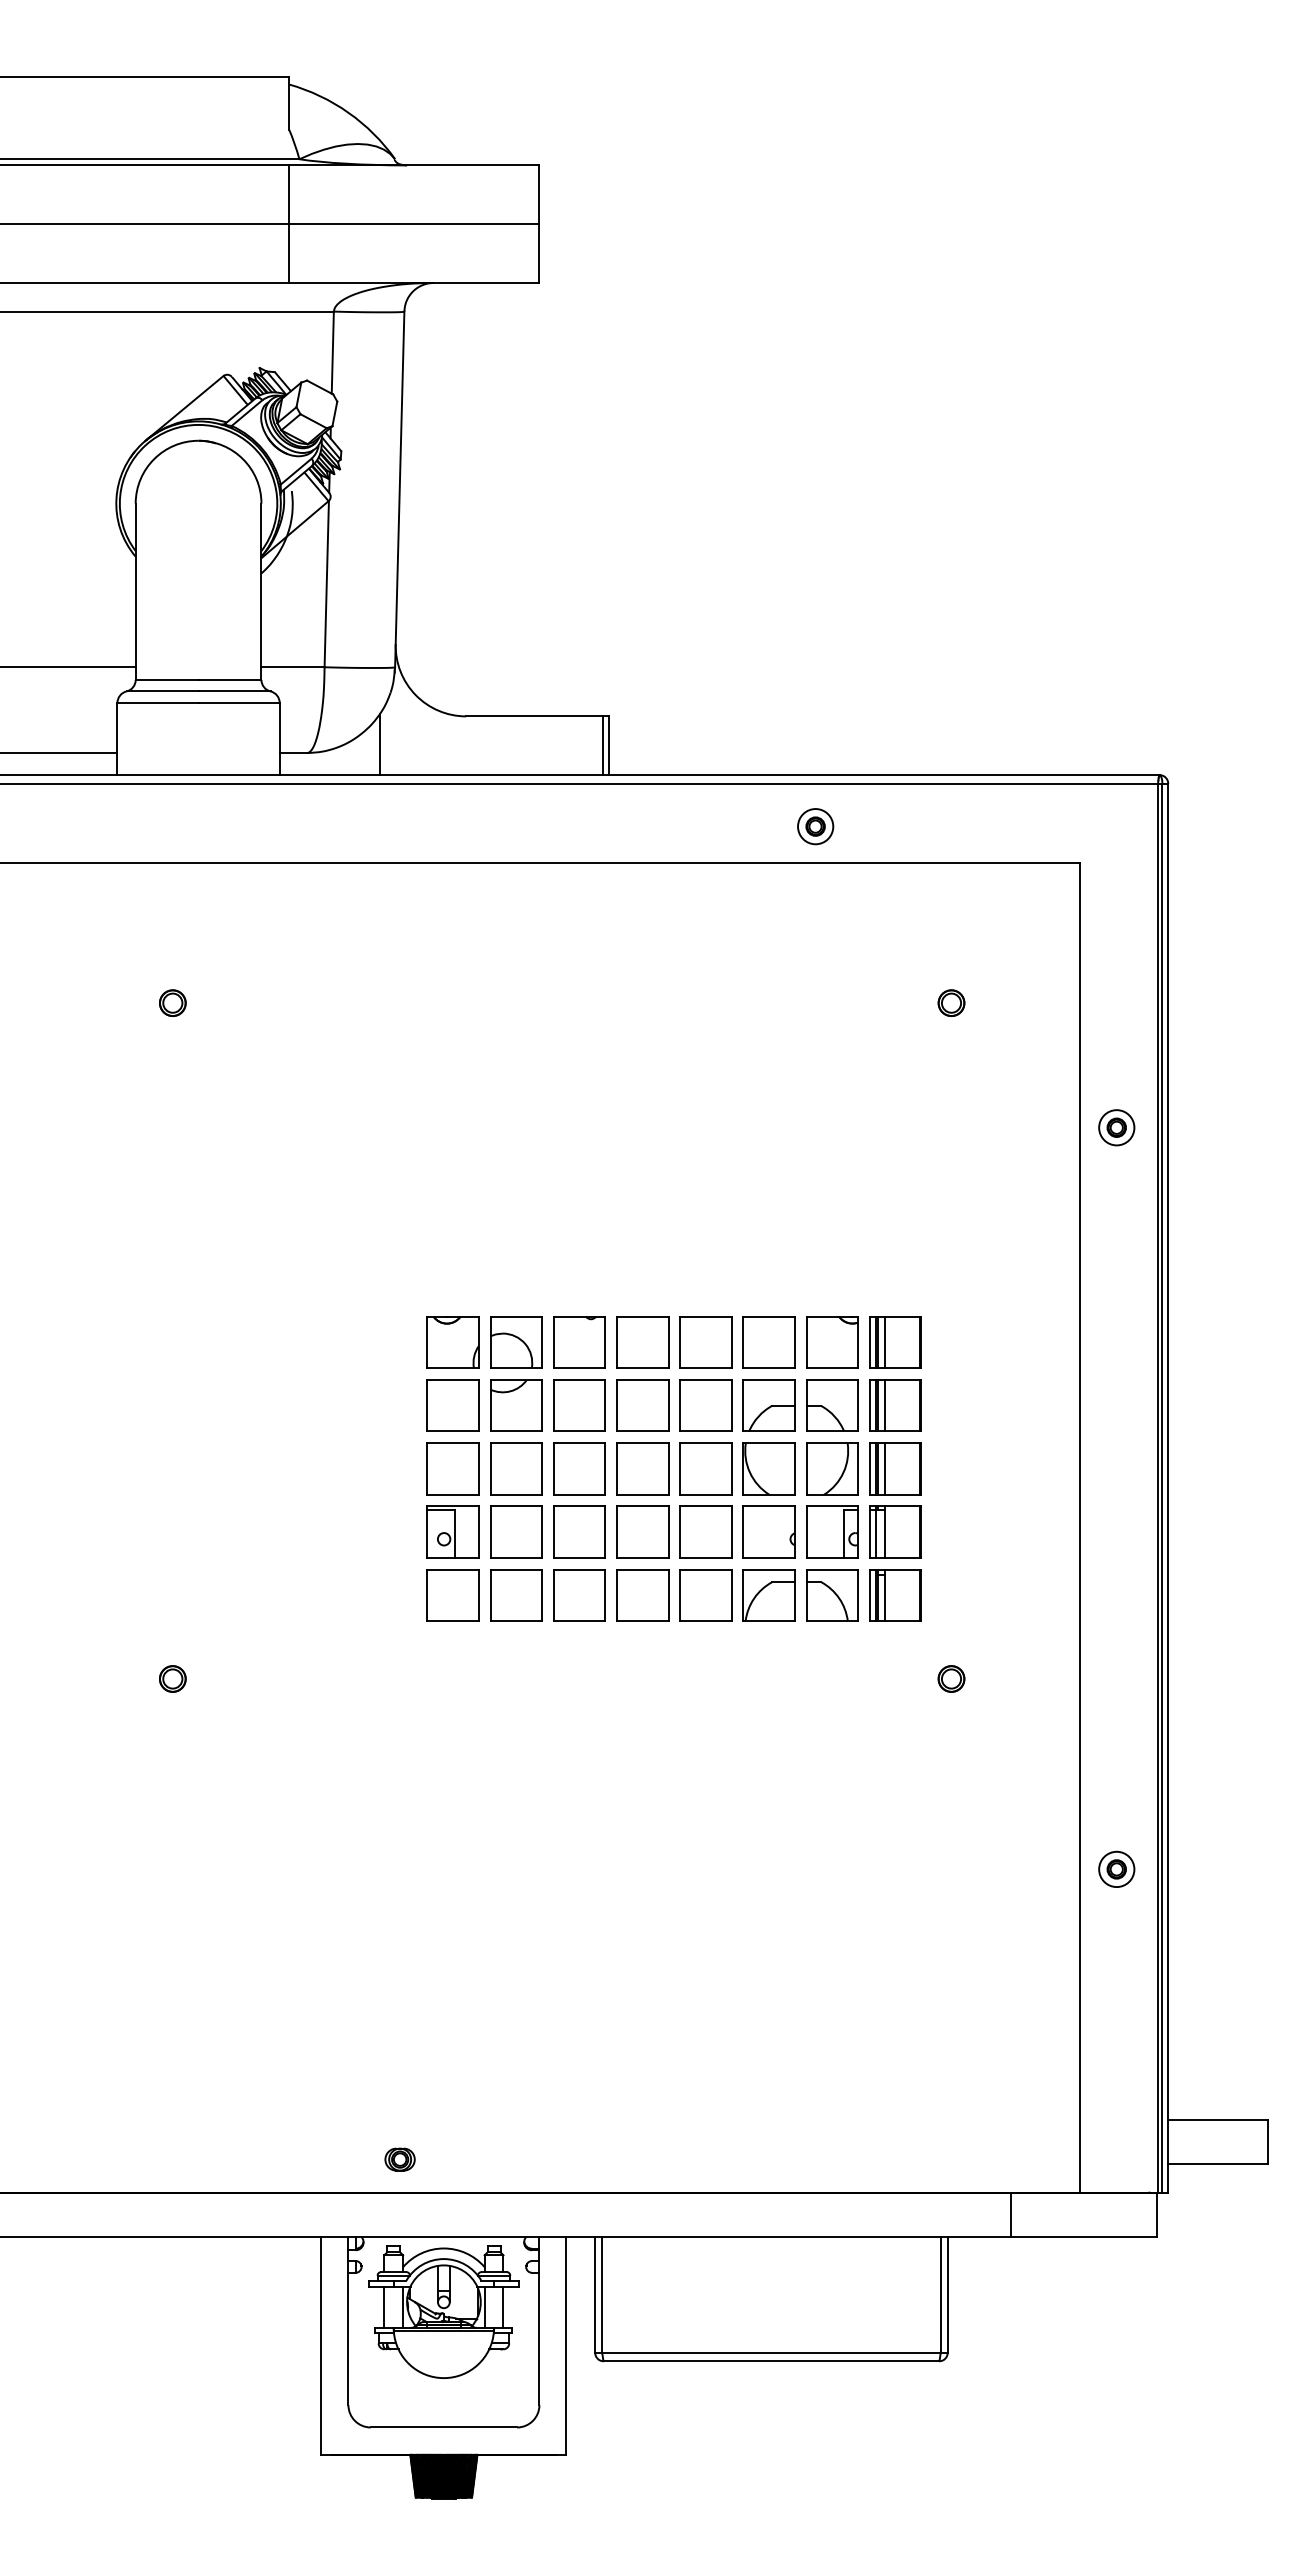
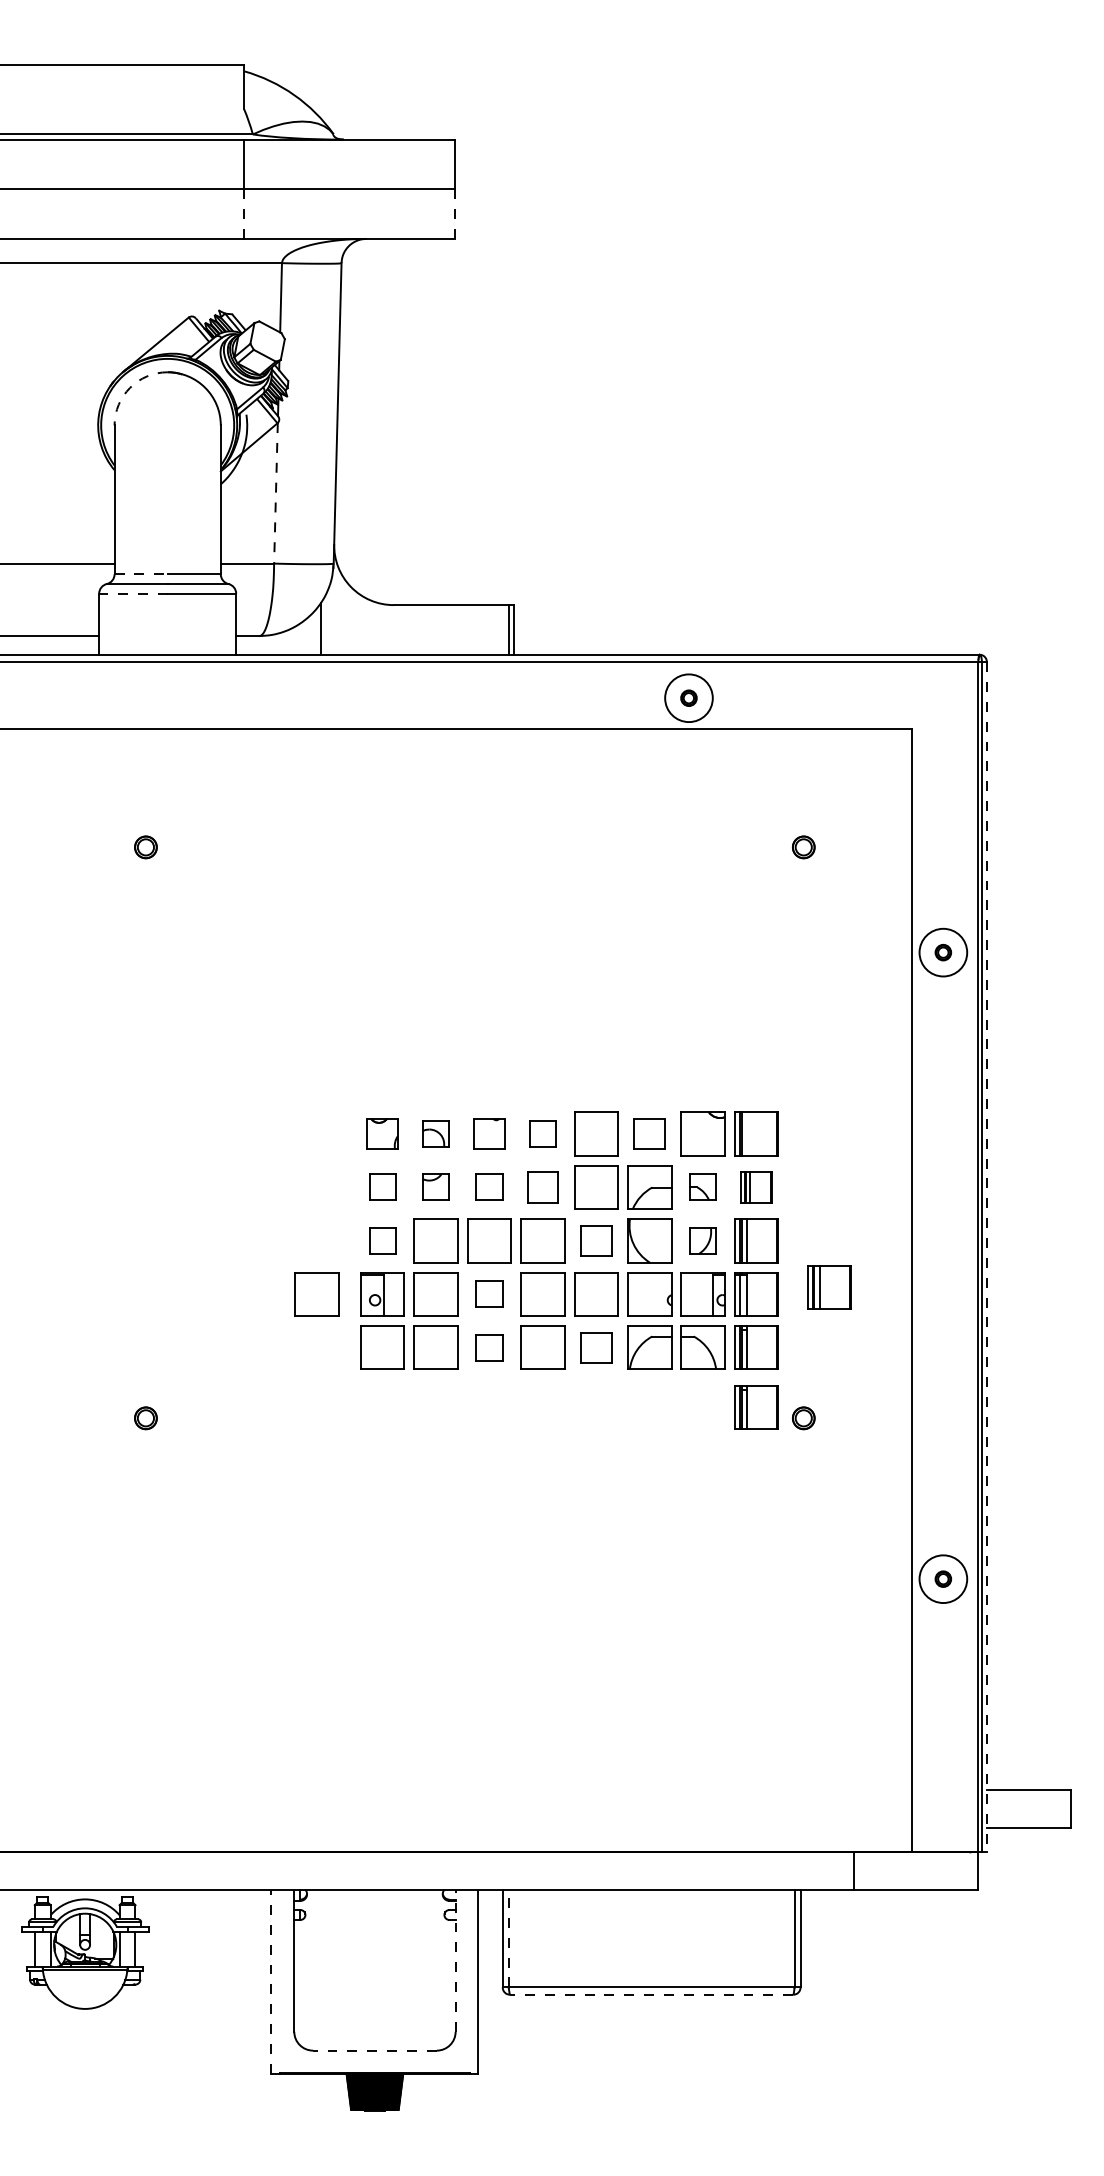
line: (289, 253) -> (244, 214), solid -> dashed
line: (538, 253) -> (454, 214), solid -> dashed
arc: (154, 459) -> (130, 388), solid -> dashed
line: (326, 584) -> (275, 493), solid -> dashed
line: (167, 679) -> (141, 573), solid -> dashed
line: (158, 702) -> (133, 593), solid -> dashed
circle: (815, 826) -> (688, 698), size x1.6
circle: (1116, 1127) -> (943, 952), size x1.6
part: (452, 1342) -> (382, 1134), size x0.7
part: (516, 1342) -> (436, 1134), size x0.6
part: (579, 1342) -> (489, 1134), size x0.7
part: (642, 1342) -> (542, 1134), size x0.6
part: (768, 1342) -> (649, 1134), size x0.7
line: (884, 1342) -> (747, 1134), removed
part: (452, 1405) -> (382, 1187), size x0.6
part: (516, 1405) -> (436, 1187), size x0.6
part: (579, 1405) -> (489, 1187), size x0.6
part: (642, 1405) -> (542, 1187), size x0.7
part: (832, 1405) -> (703, 1187), size x0.6
part: (895, 1405) -> (756, 1187), size x0.7
part: (452, 1468) -> (382, 1240), size x0.6
part: (705, 1468) -> (595, 1240), size x0.7
part: (832, 1468) -> (703, 1240), size x0.6
line: (1168, 1488) -> (987, 1257), solid -> dashed
part: (981, 1523) -> (829, 1286), added
part: (375, 1531) -> (317, 1293), added
part: (579, 1531) -> (489, 1293), size x0.6
part: (579, 1595) -> (489, 1347), size x0.6
part: (705, 1595) -> (595, 1347), size x0.7
part: (895, 1666) -> (756, 1407), added
circle: (1116, 1869) -> (943, 1579), size x1.6
part: (399, 2159) -> (337, 1824), removed
line: (602, 2294) -> (508, 1938), solid -> dashed
part: (443, 2311) -> (84, 1952), moved
line: (539, 2320) -> (455, 1960), solid -> dashed
line: (321, 2345) -> (271, 1981), solid -> dashed
line: (770, 2361) -> (650, 1994), solid -> dashed
line: (443, 2427) -> (374, 2050), solid -> dashed

